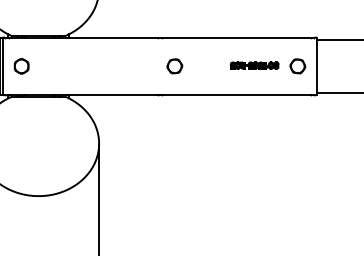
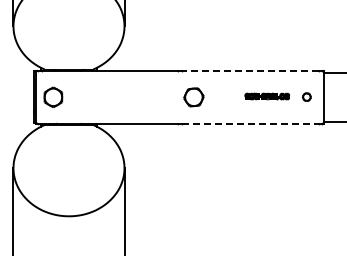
line: (235, 37) -> (249, 70), solid -> dashed
part: (21, 65) -> (53, 96), size x1.4
part: (174, 65) -> (193, 96), size x1.4
part: (297, 65) -> (306, 96), size x0.6
line: (236, 94) -> (250, 123), solid -> dashed

